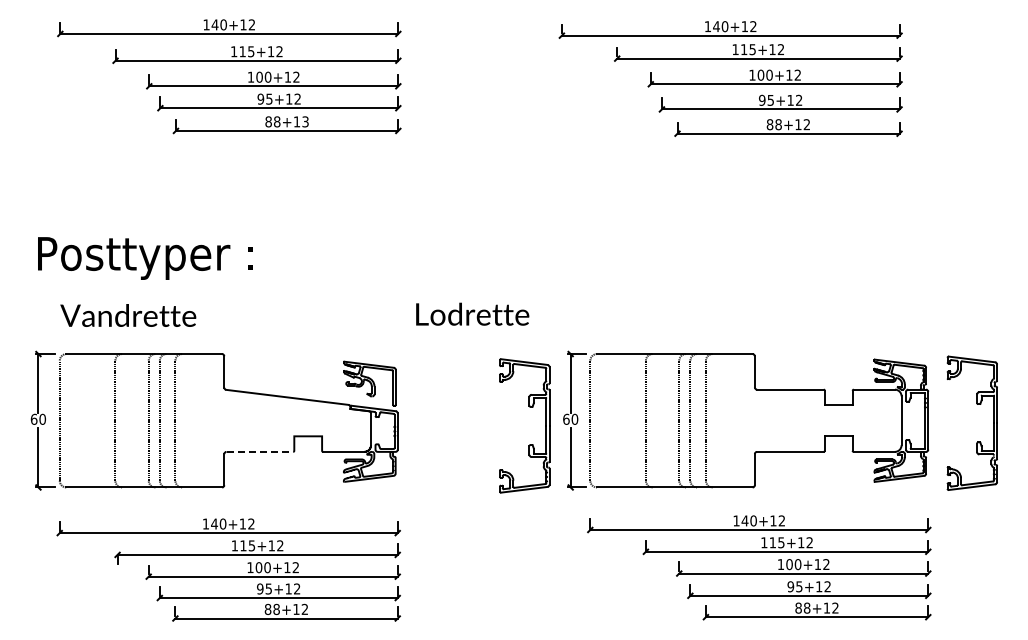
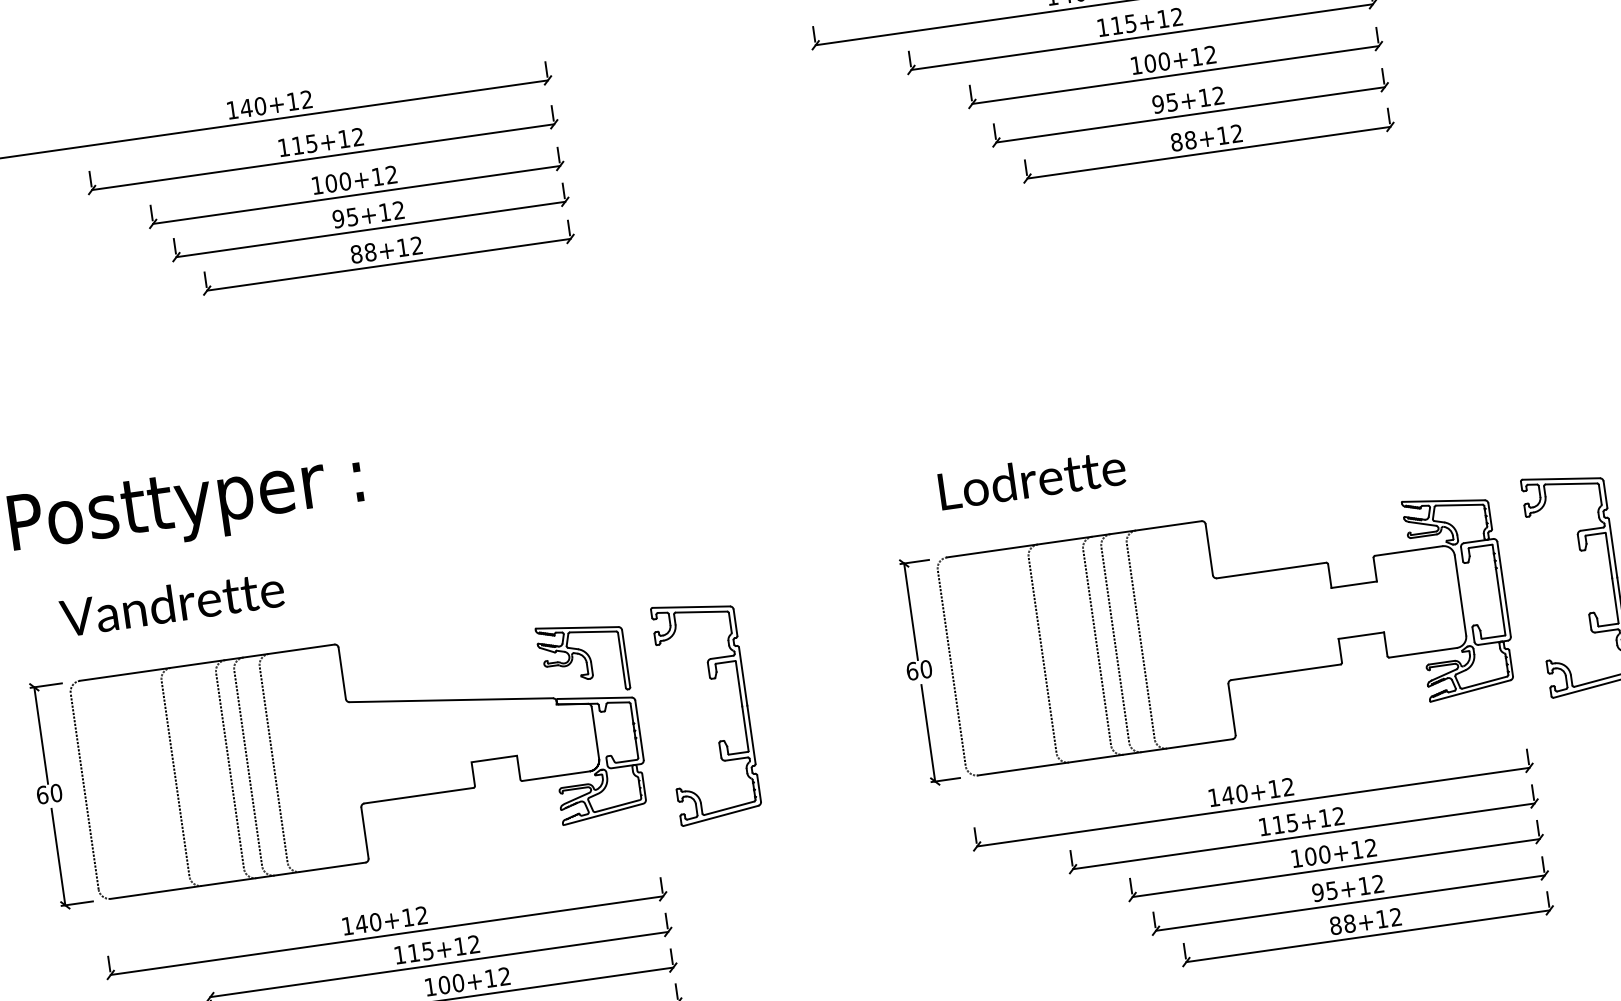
text: (305, 122) -> (416, 246), 88+13 -> 88+12
text: (472, 313) -> (1031, 477), moved
part: (529, 407) -> (710, 680), moved
line: (260, 451) -> (419, 794), dashed -> solid

